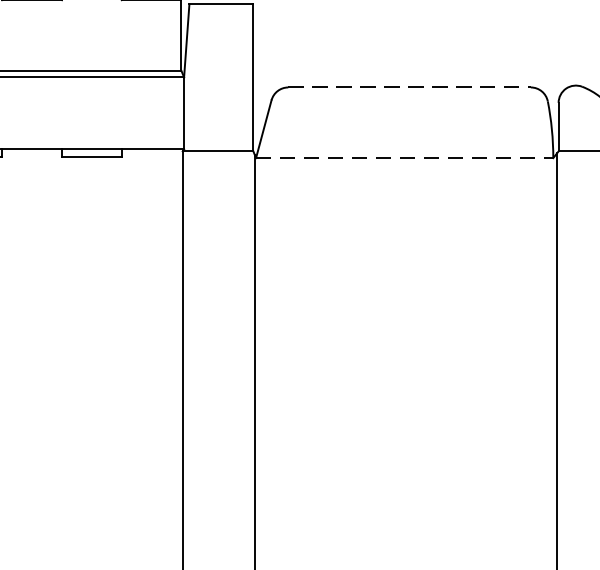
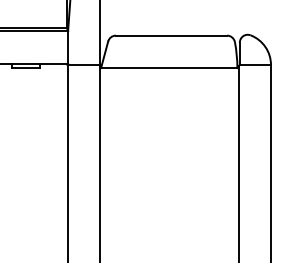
line: (409, 87) -> (171, 35), dashed -> solid
line: (405, 159) -> (169, 68), dashed -> solid

